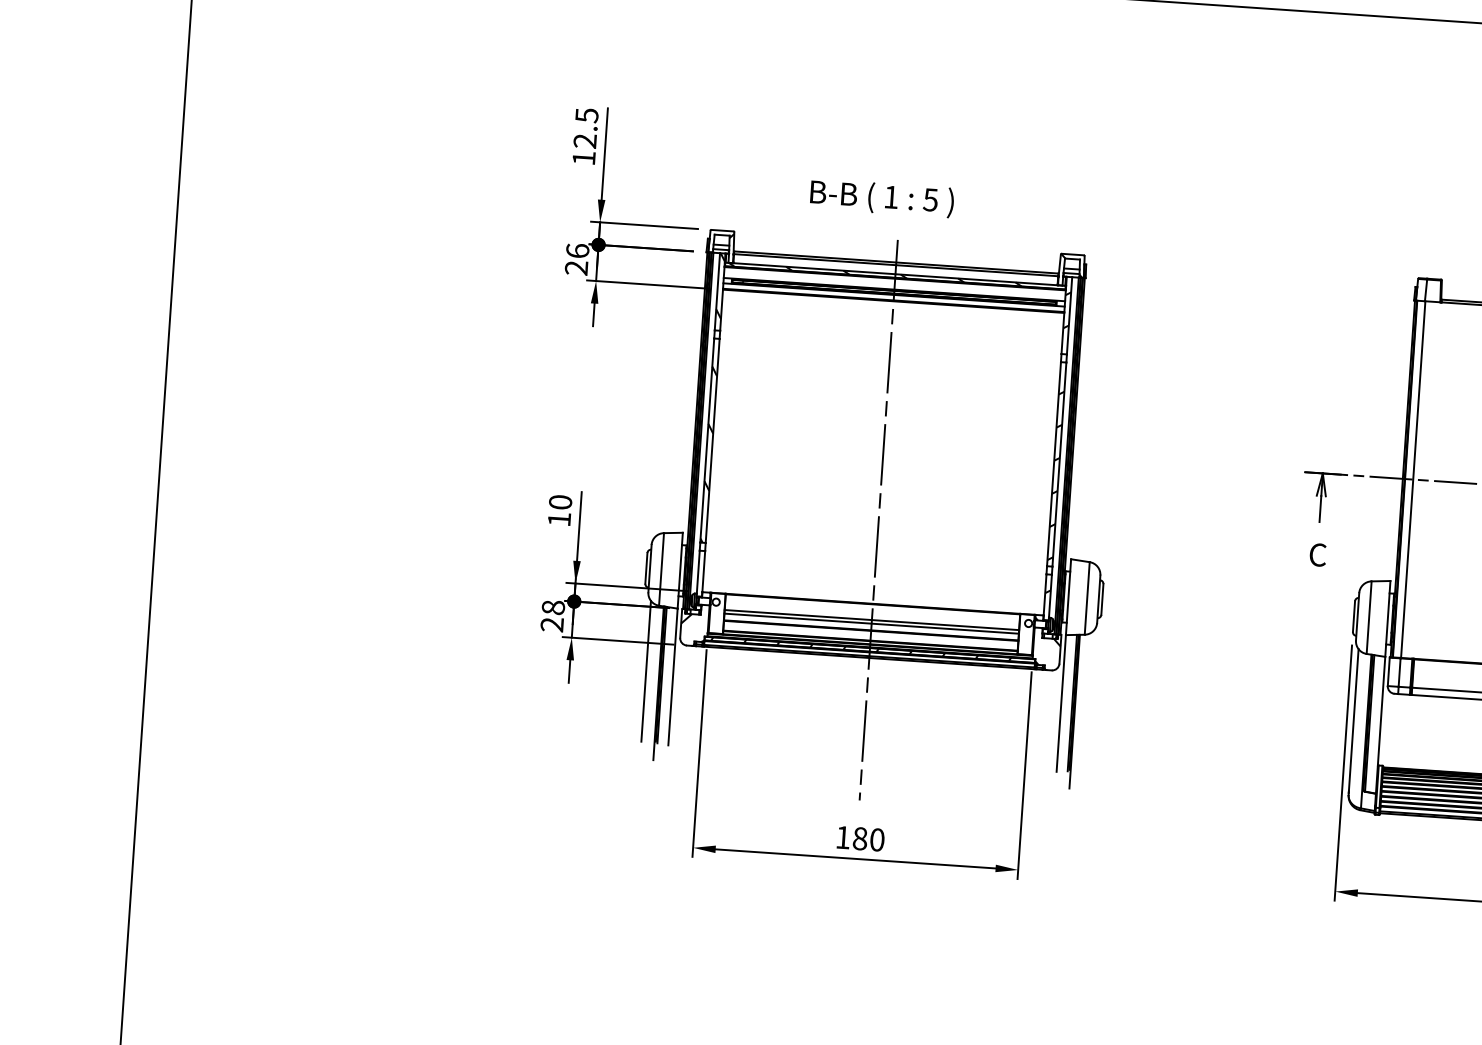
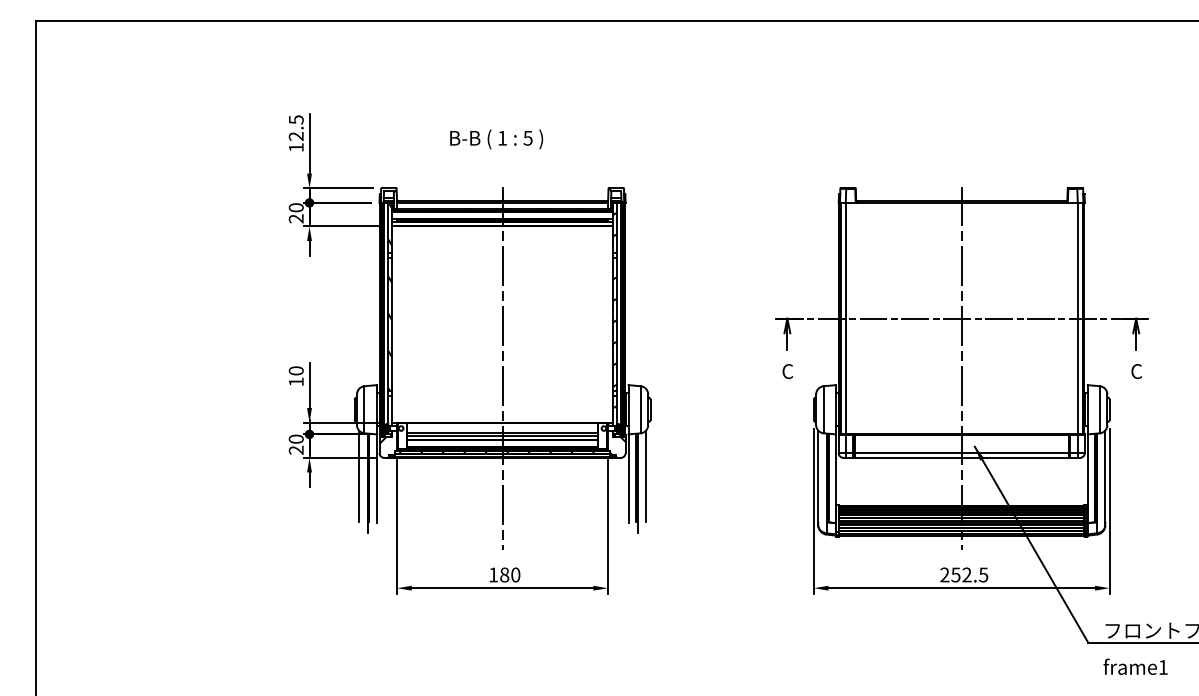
text: (881, 198) -> (496, 139), moved
text: (576, 250) -> (295, 207), 26 -> 20
text: (553, 606) -> (296, 438), 28 -> 20
line: (1089, 700) -> (646, 475), added

